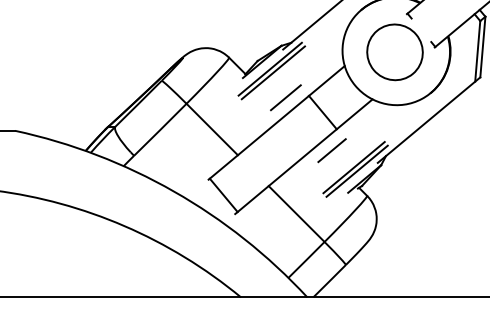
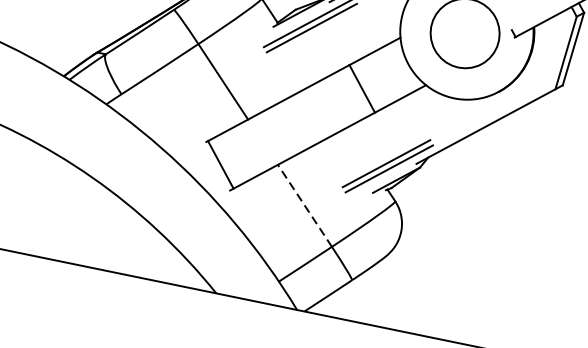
line: (285, 97) -> (320, 61), removed
line: (331, 150) -> (363, 137), removed
line: (296, 214) -> (304, 206), solid -> dashed

